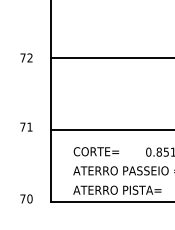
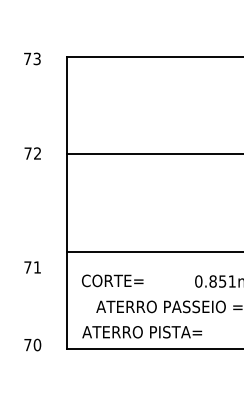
text: (26, 127) -> (32, 267), moved
text: (96, 151) -> (112, 280), moved
text: (116, 190) -> (141, 332), moved

